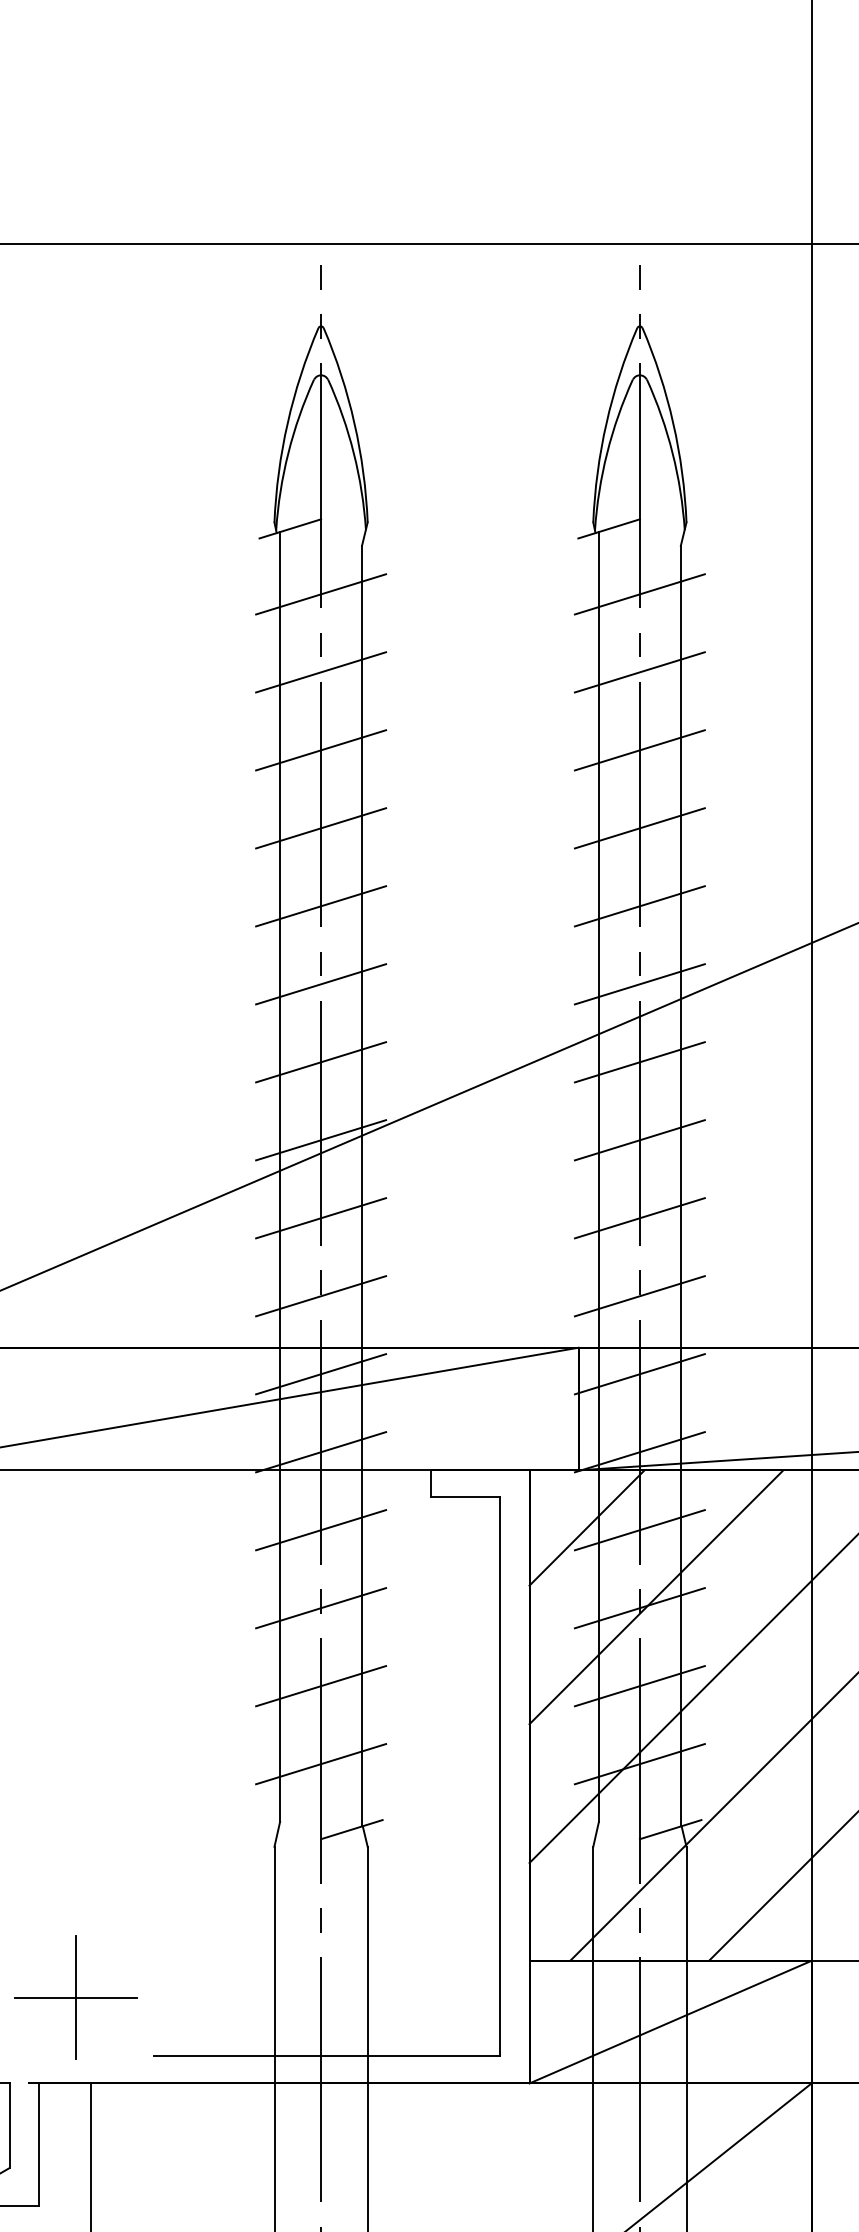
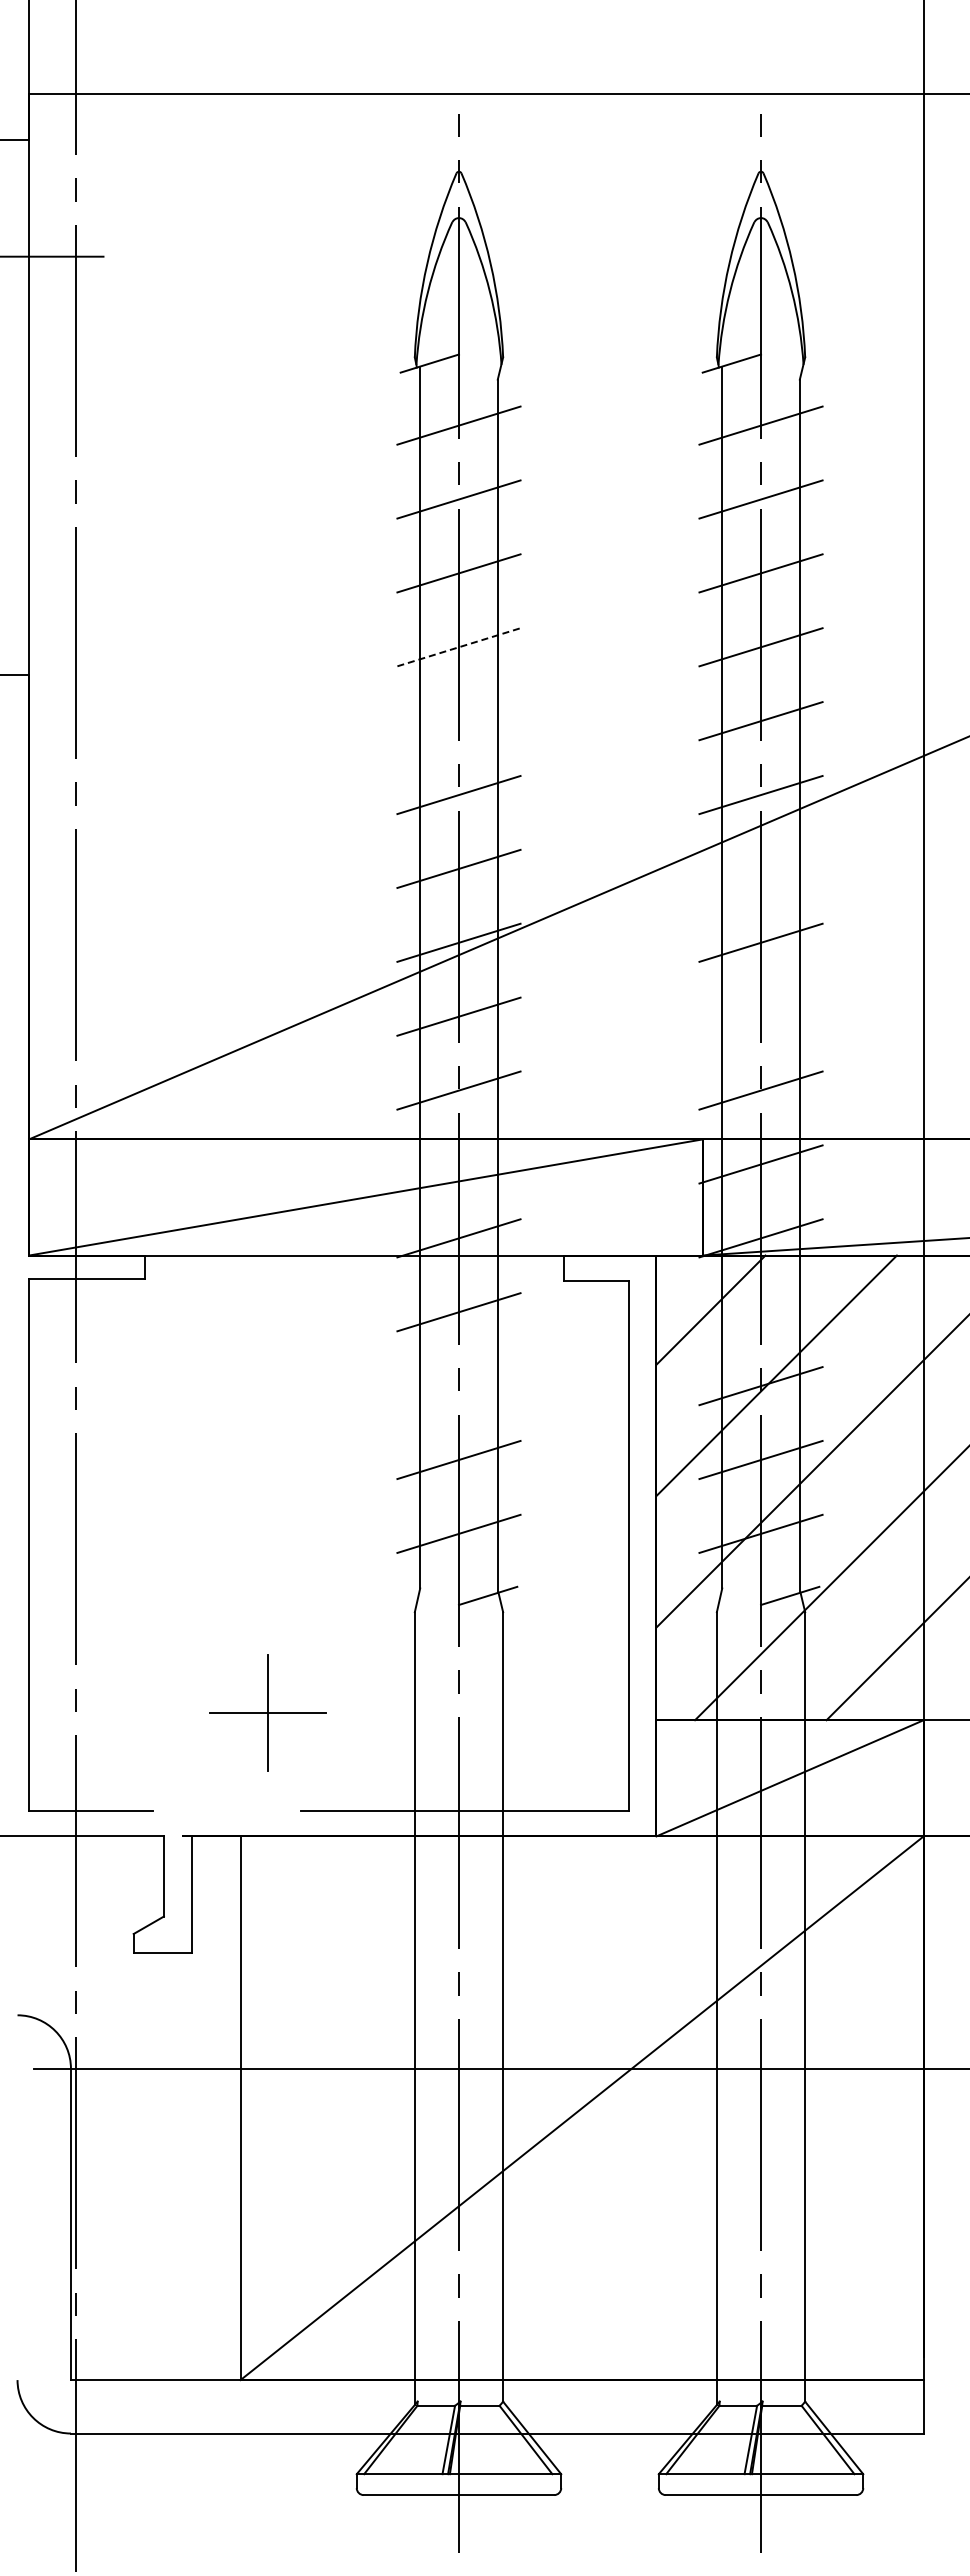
line: (321, 828) -> (459, 647), solid -> dashed
line: (320, 906) -> (458, 721), removed
line: (639, 1061) -> (760, 868), removed
line: (639, 1218) -> (760, 1016), removed
line: (320, 1374) -> (458, 1164), removed
line: (639, 1530) -> (760, 1312), removed
line: (320, 1608) -> (458, 1386), removed
part: (75, 1997) -> (267, 1712), moved

